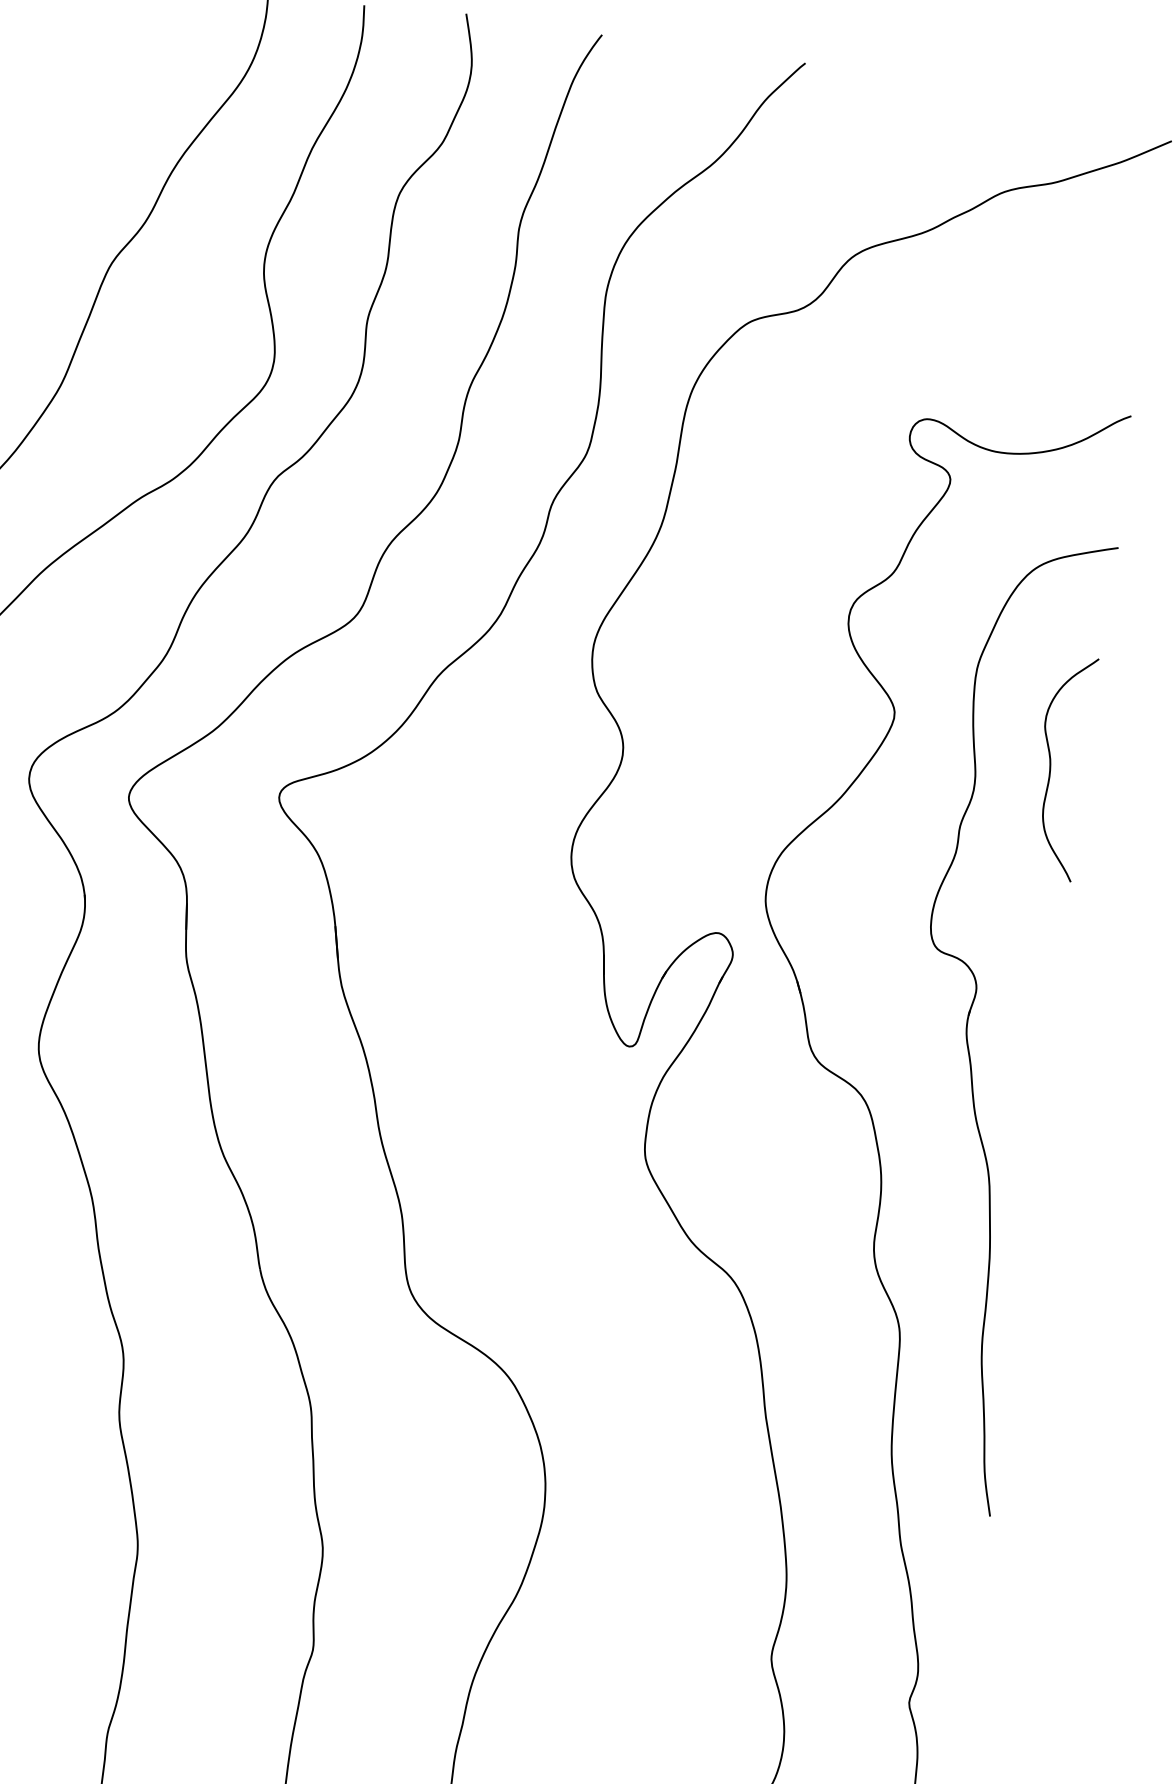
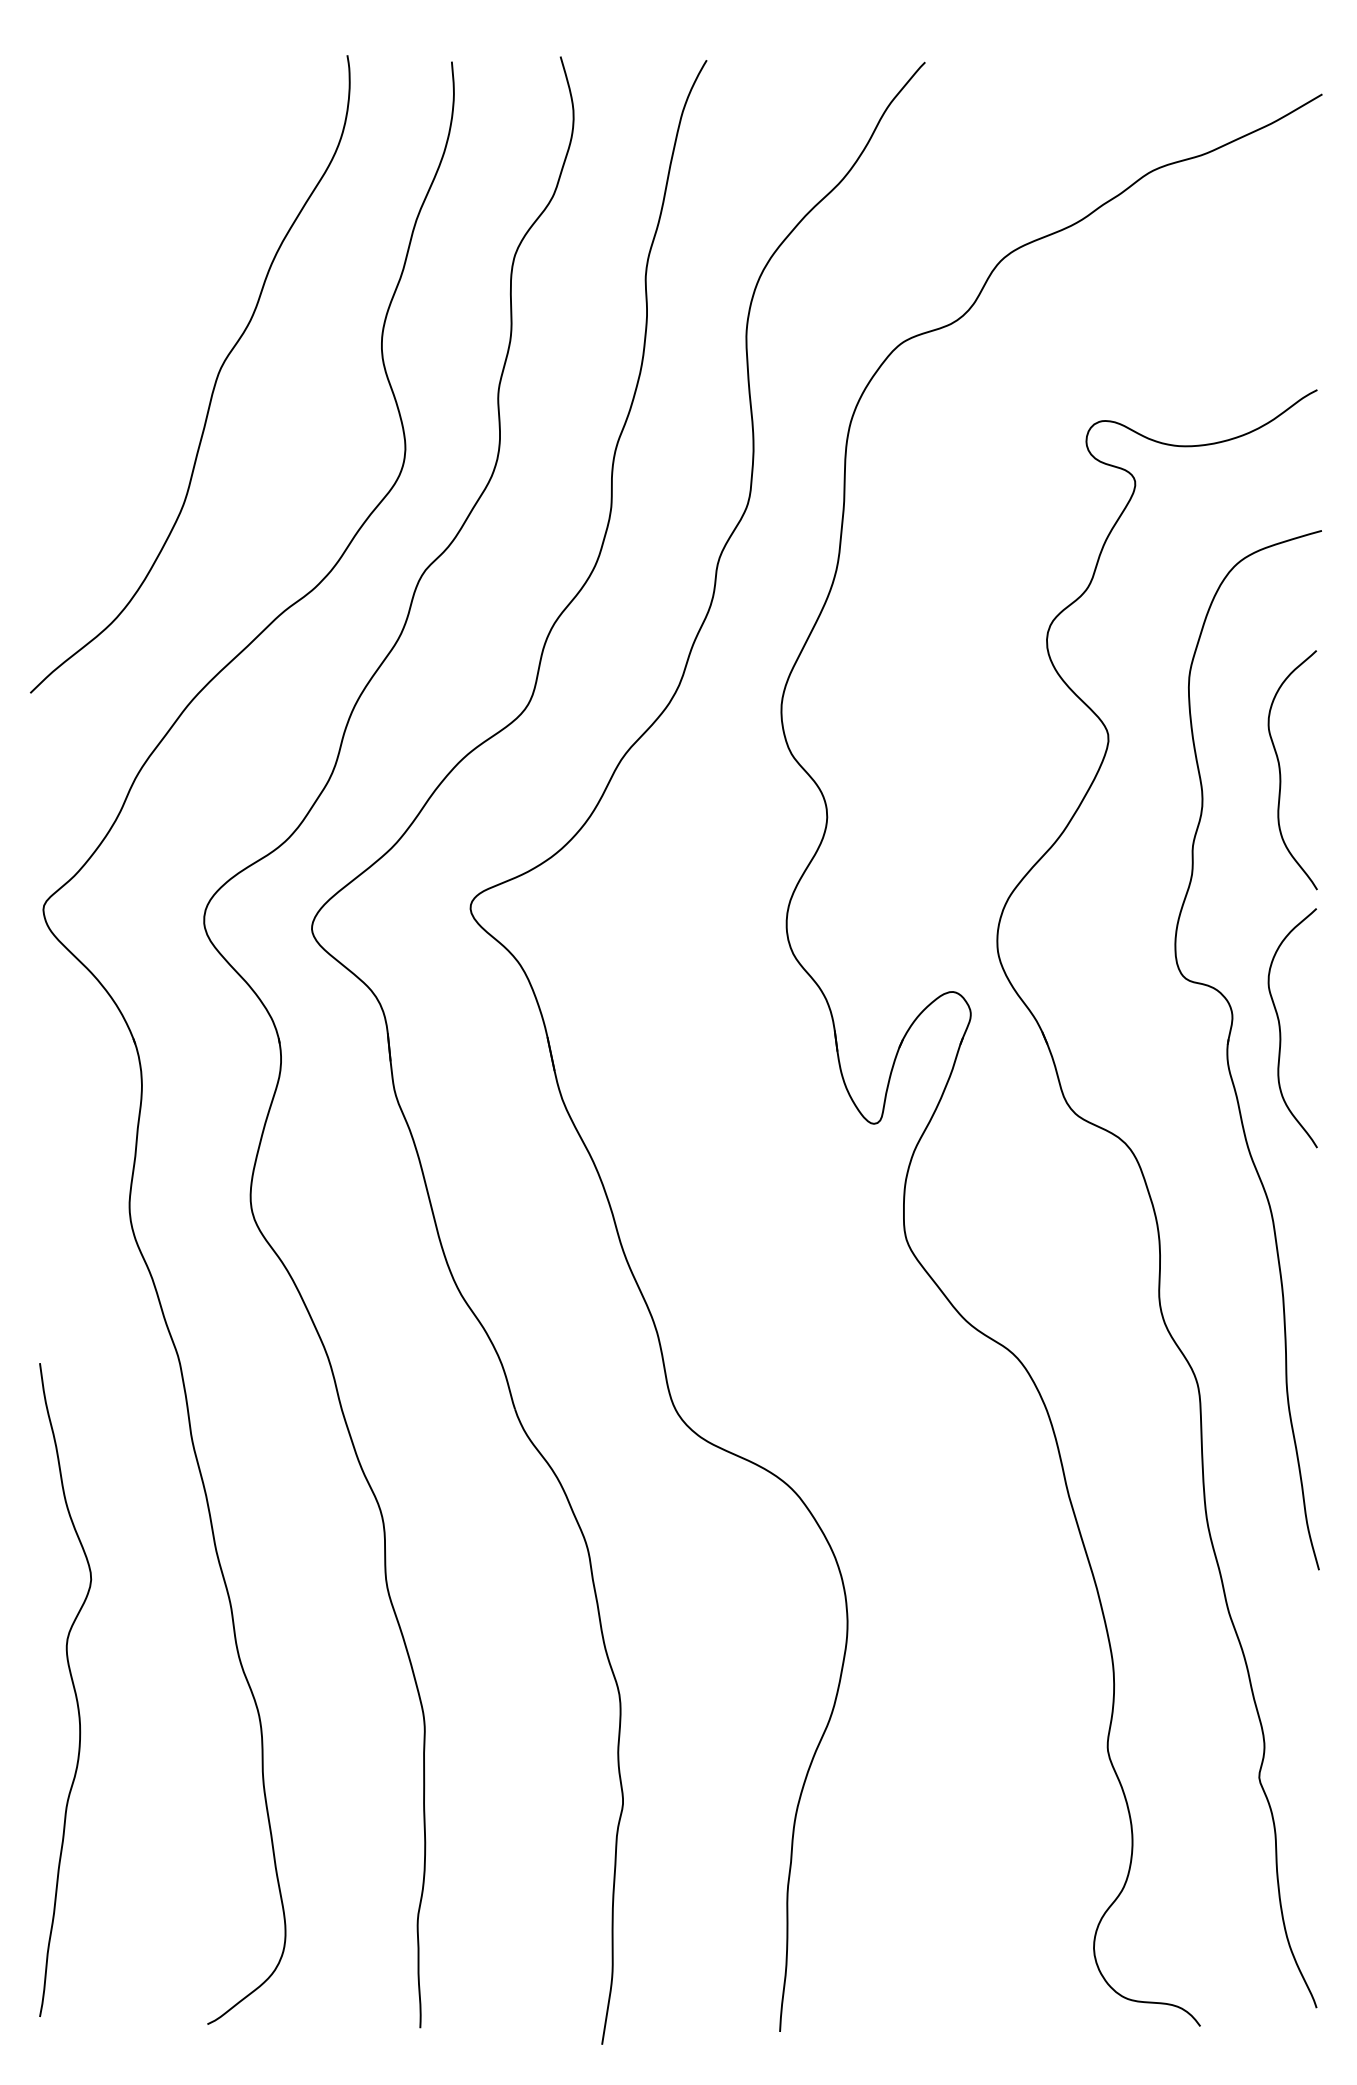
curve: (1020, 1010) -> (1281, 1032), added

